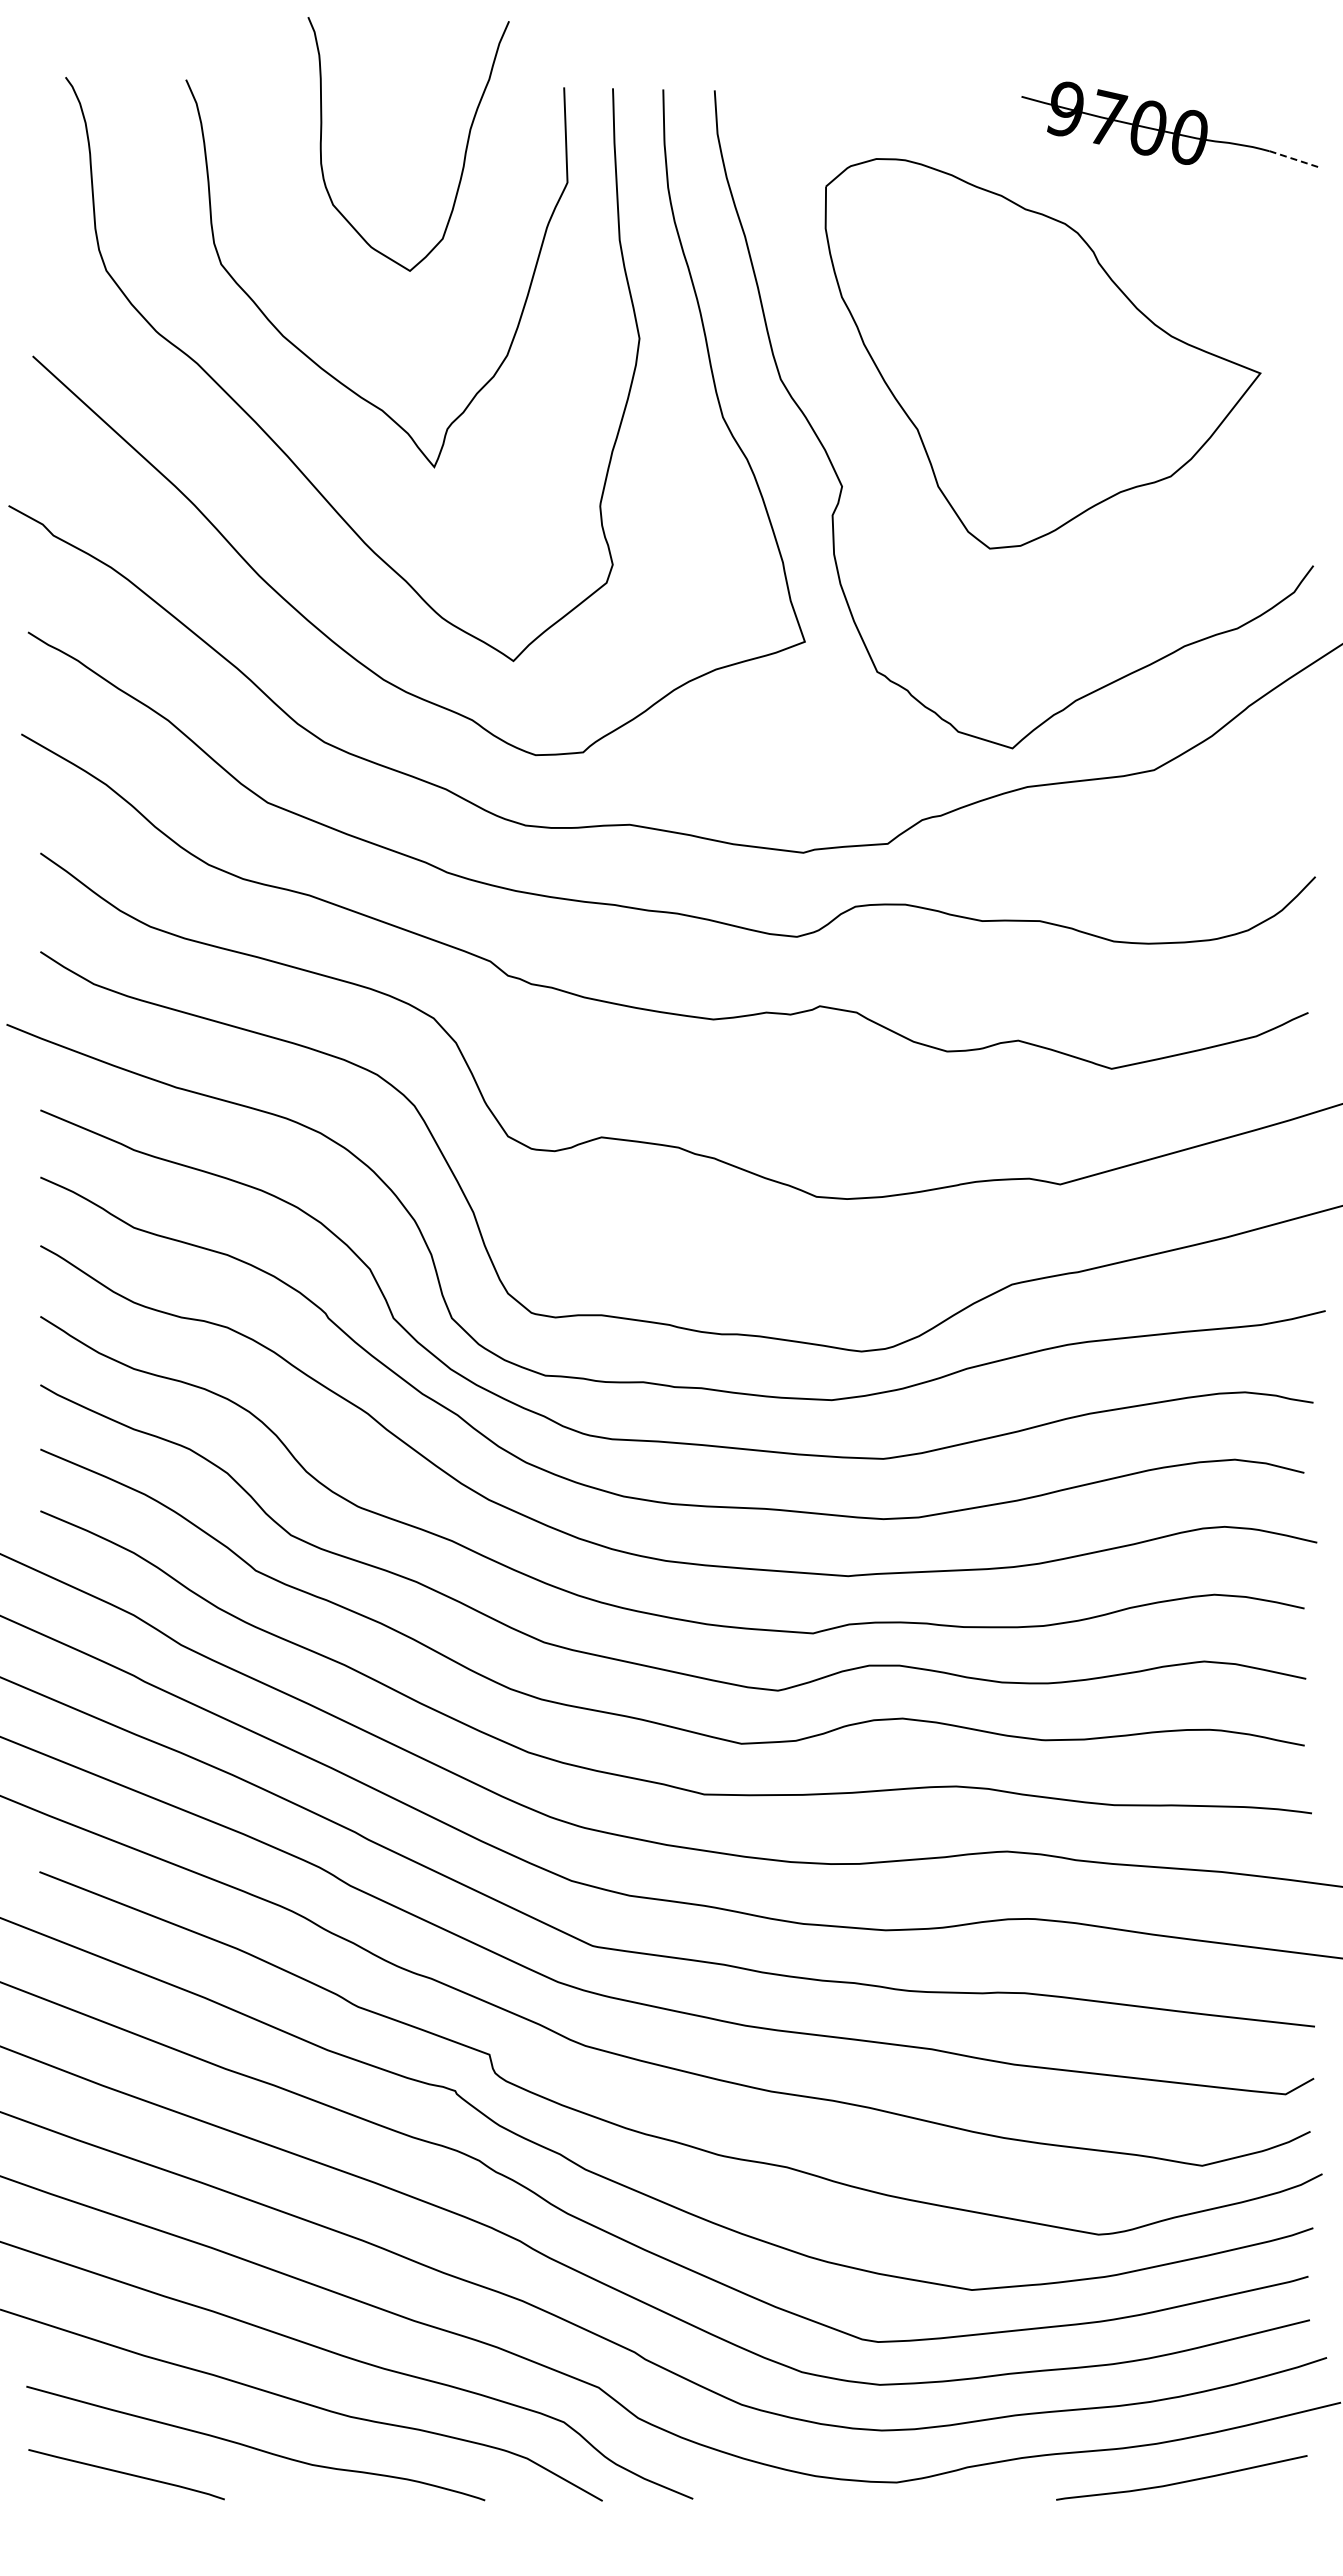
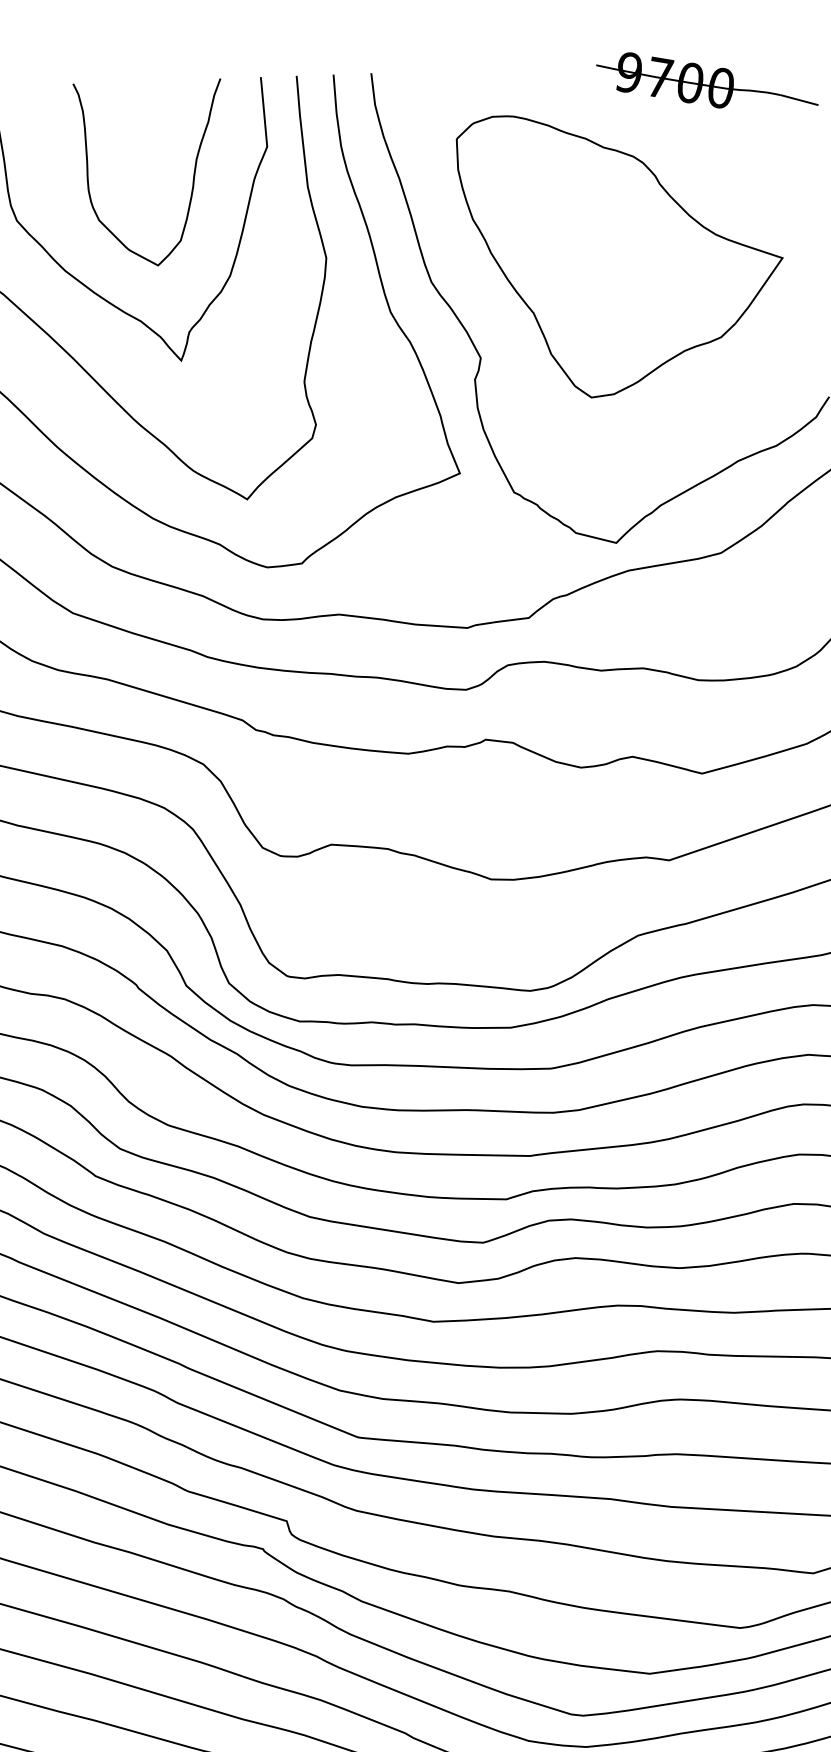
curve: (464, 153) -> (193, 177), moved
line: (1295, 159) -> (799, 100), dashed -> solid

